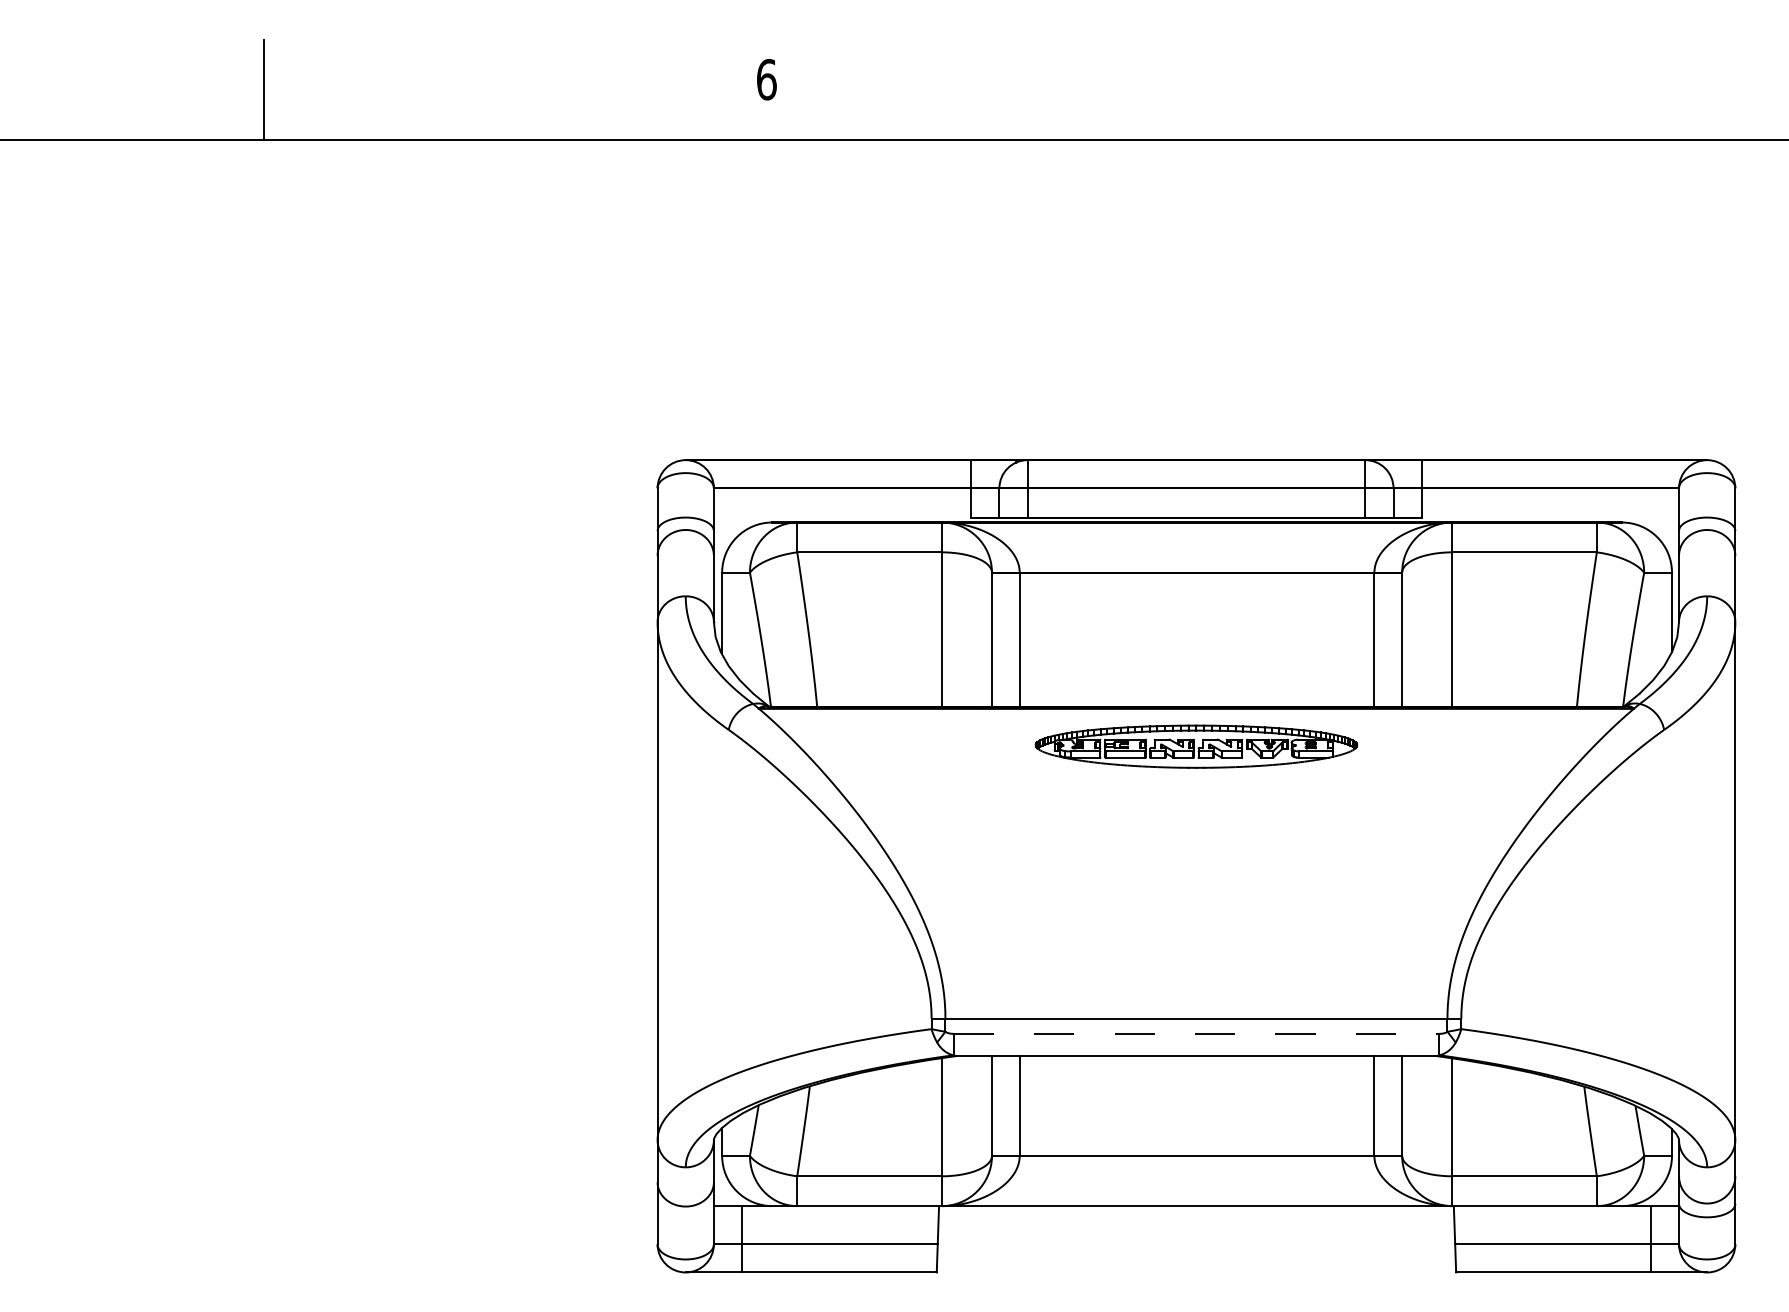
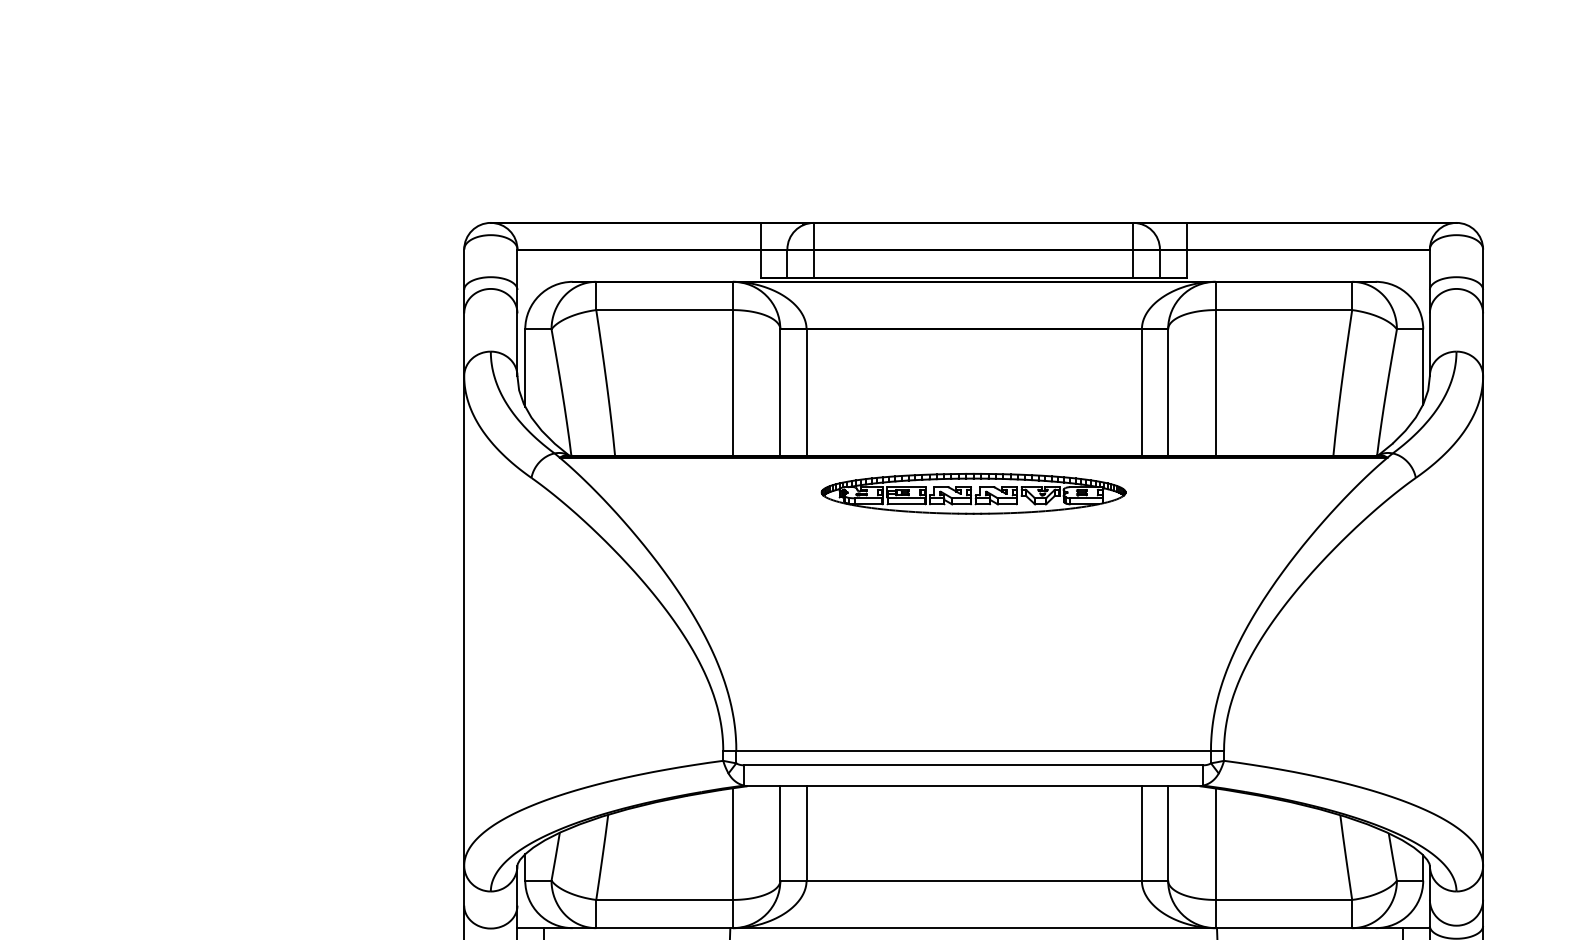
line: (1196, 1033) -> (973, 764), dashed -> solid

